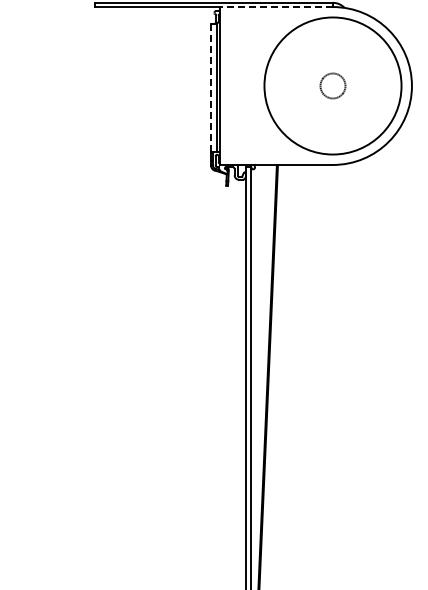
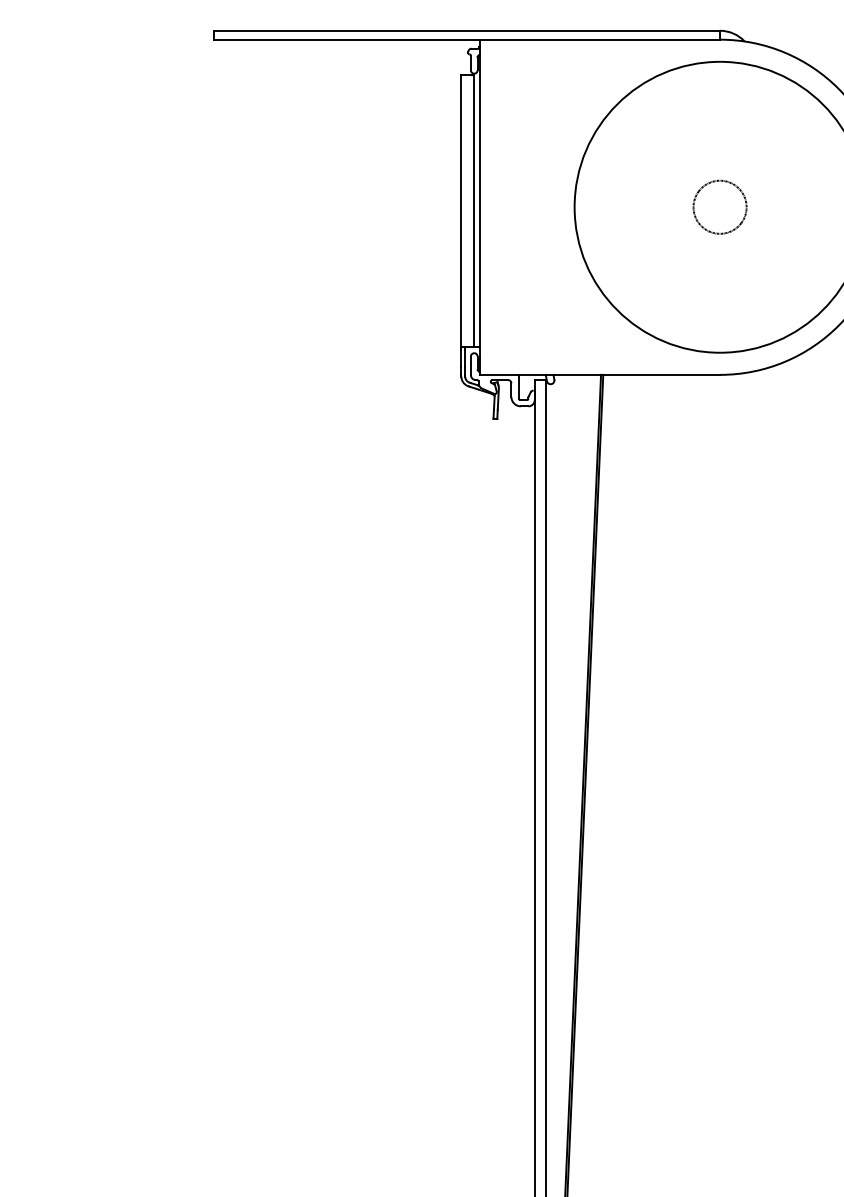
line: (276, 7) -> (600, 40), dashed -> solid
line: (211, 87) -> (462, 210), dashed -> solid

